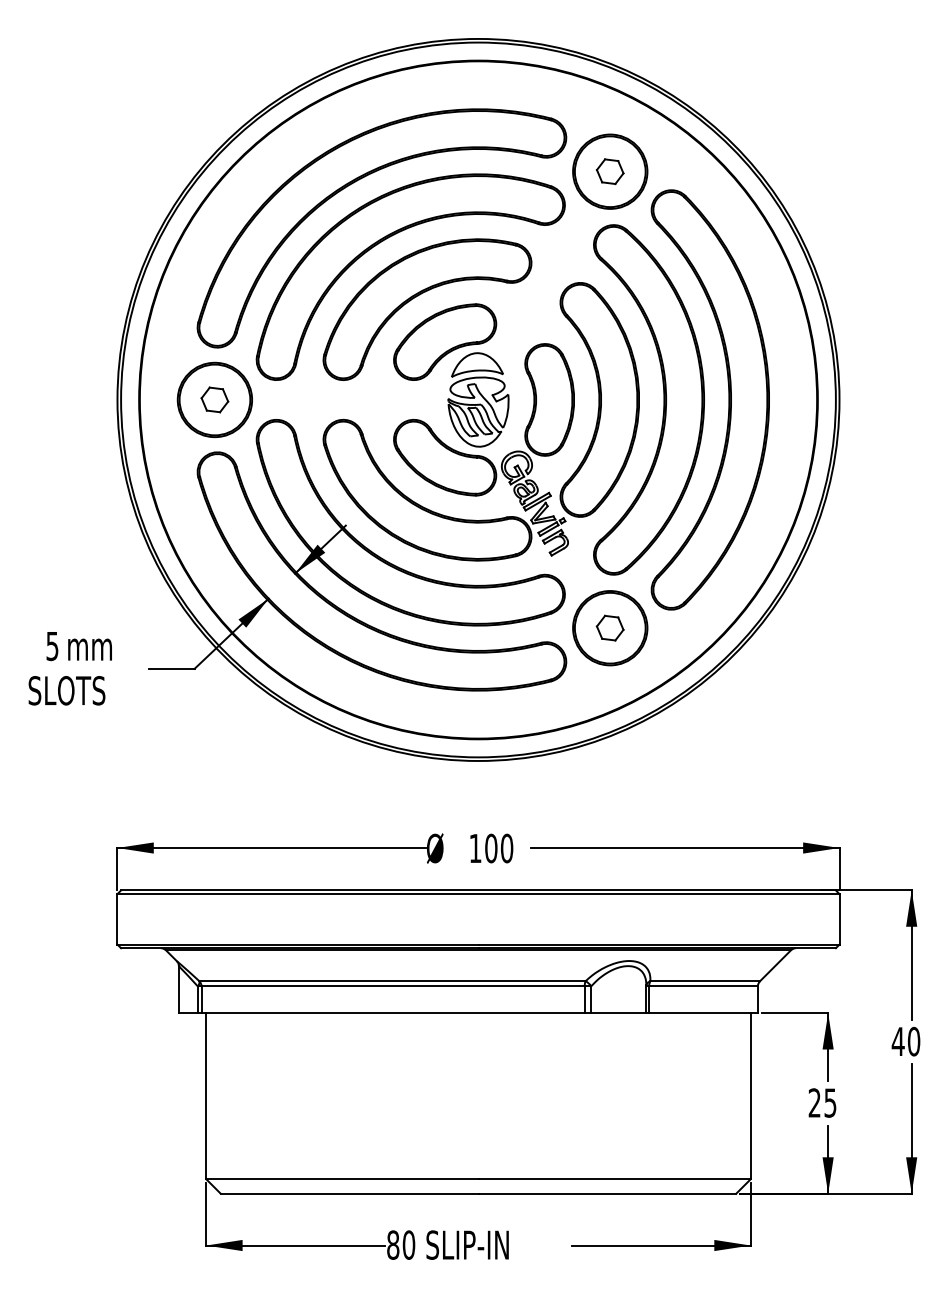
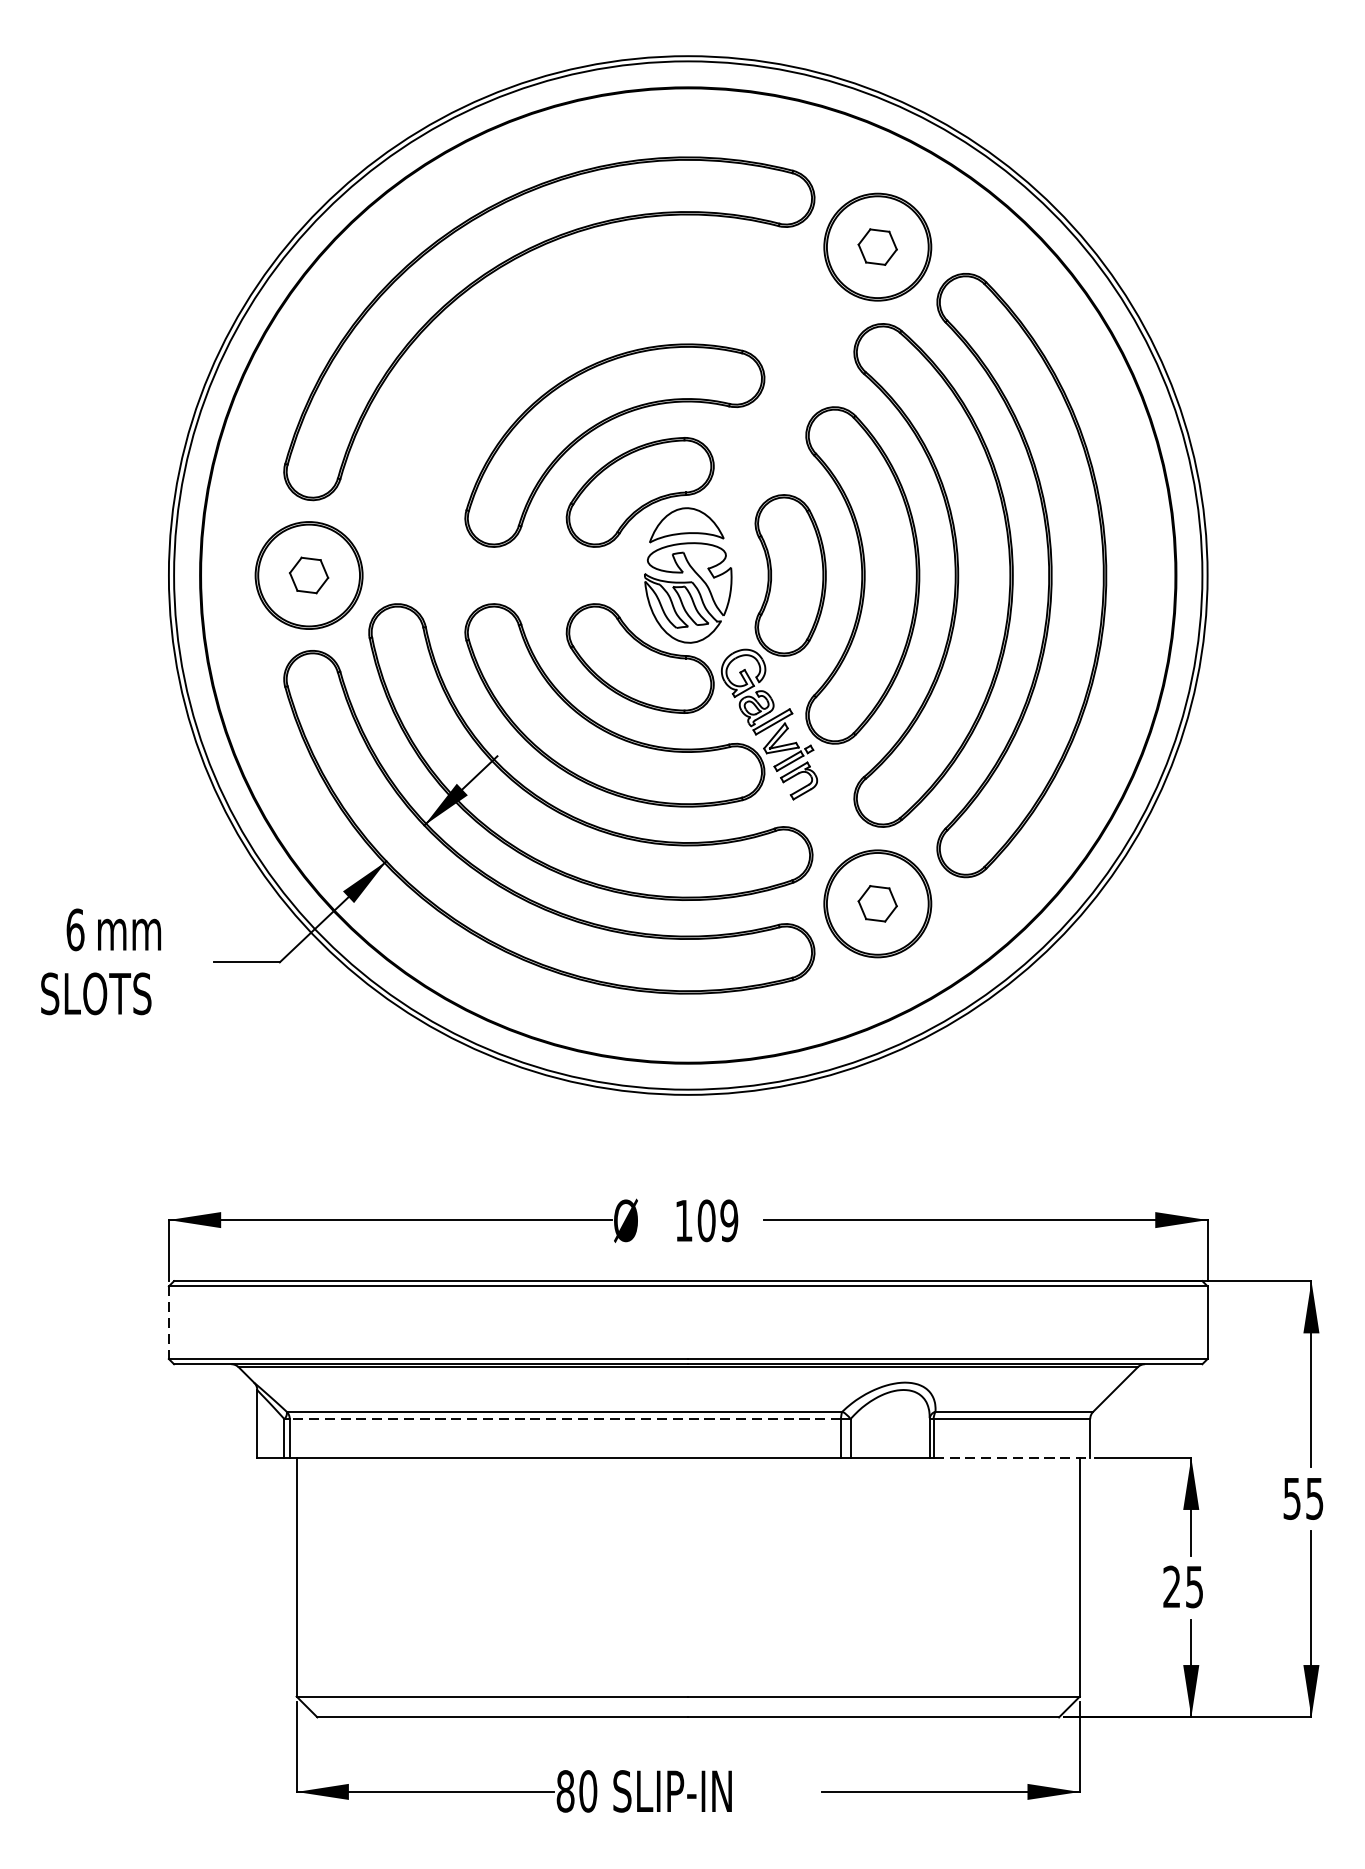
part: (390, 237) -> (561, 341), removed
text: (52, 646) -> (75, 930), 5 -> 6
text: (506, 848) -> (728, 1220), 100 -> 109
line: (117, 919) -> (168, 1322), solid -> dashed
line: (393, 986) -> (565, 1419), solid -> dashed
line: (704, 1013) -> (1013, 1458), solid -> dashed
text: (905, 1041) -> (1302, 1498), 40 -> 55

